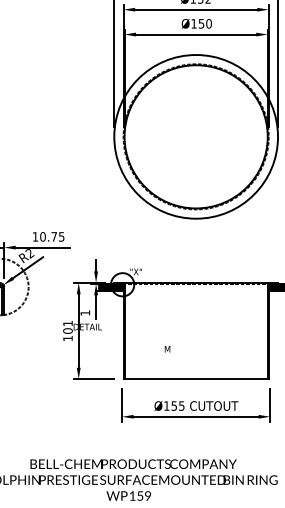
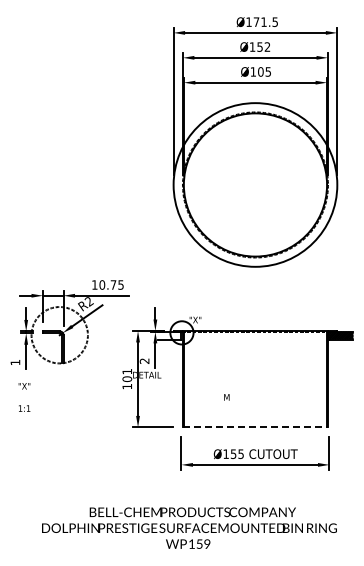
text: (205, 23) -> (264, 71), Ø150 -> Ø105
hatch: (110, 287) -> (169, 335), removed
text: (85, 312) -> (144, 360), 1 -> 2
line: (196, 379) -> (255, 427), solid -> dashed

